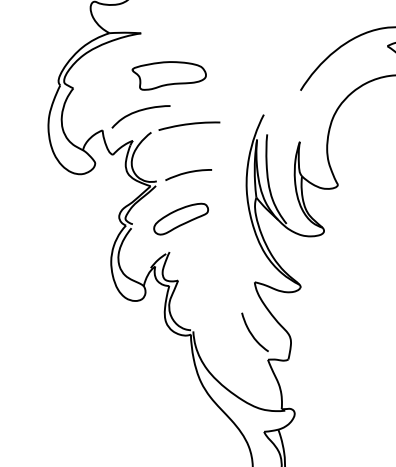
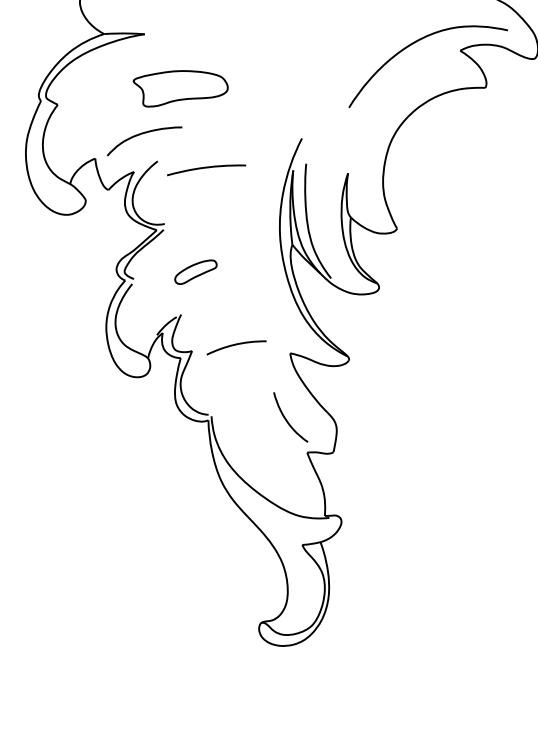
curve: (189, 124) -> (206, 168), moved
curve: (188, 173) -> (236, 345), moved
part: (180, 218) -> (195, 271), size x0.6

